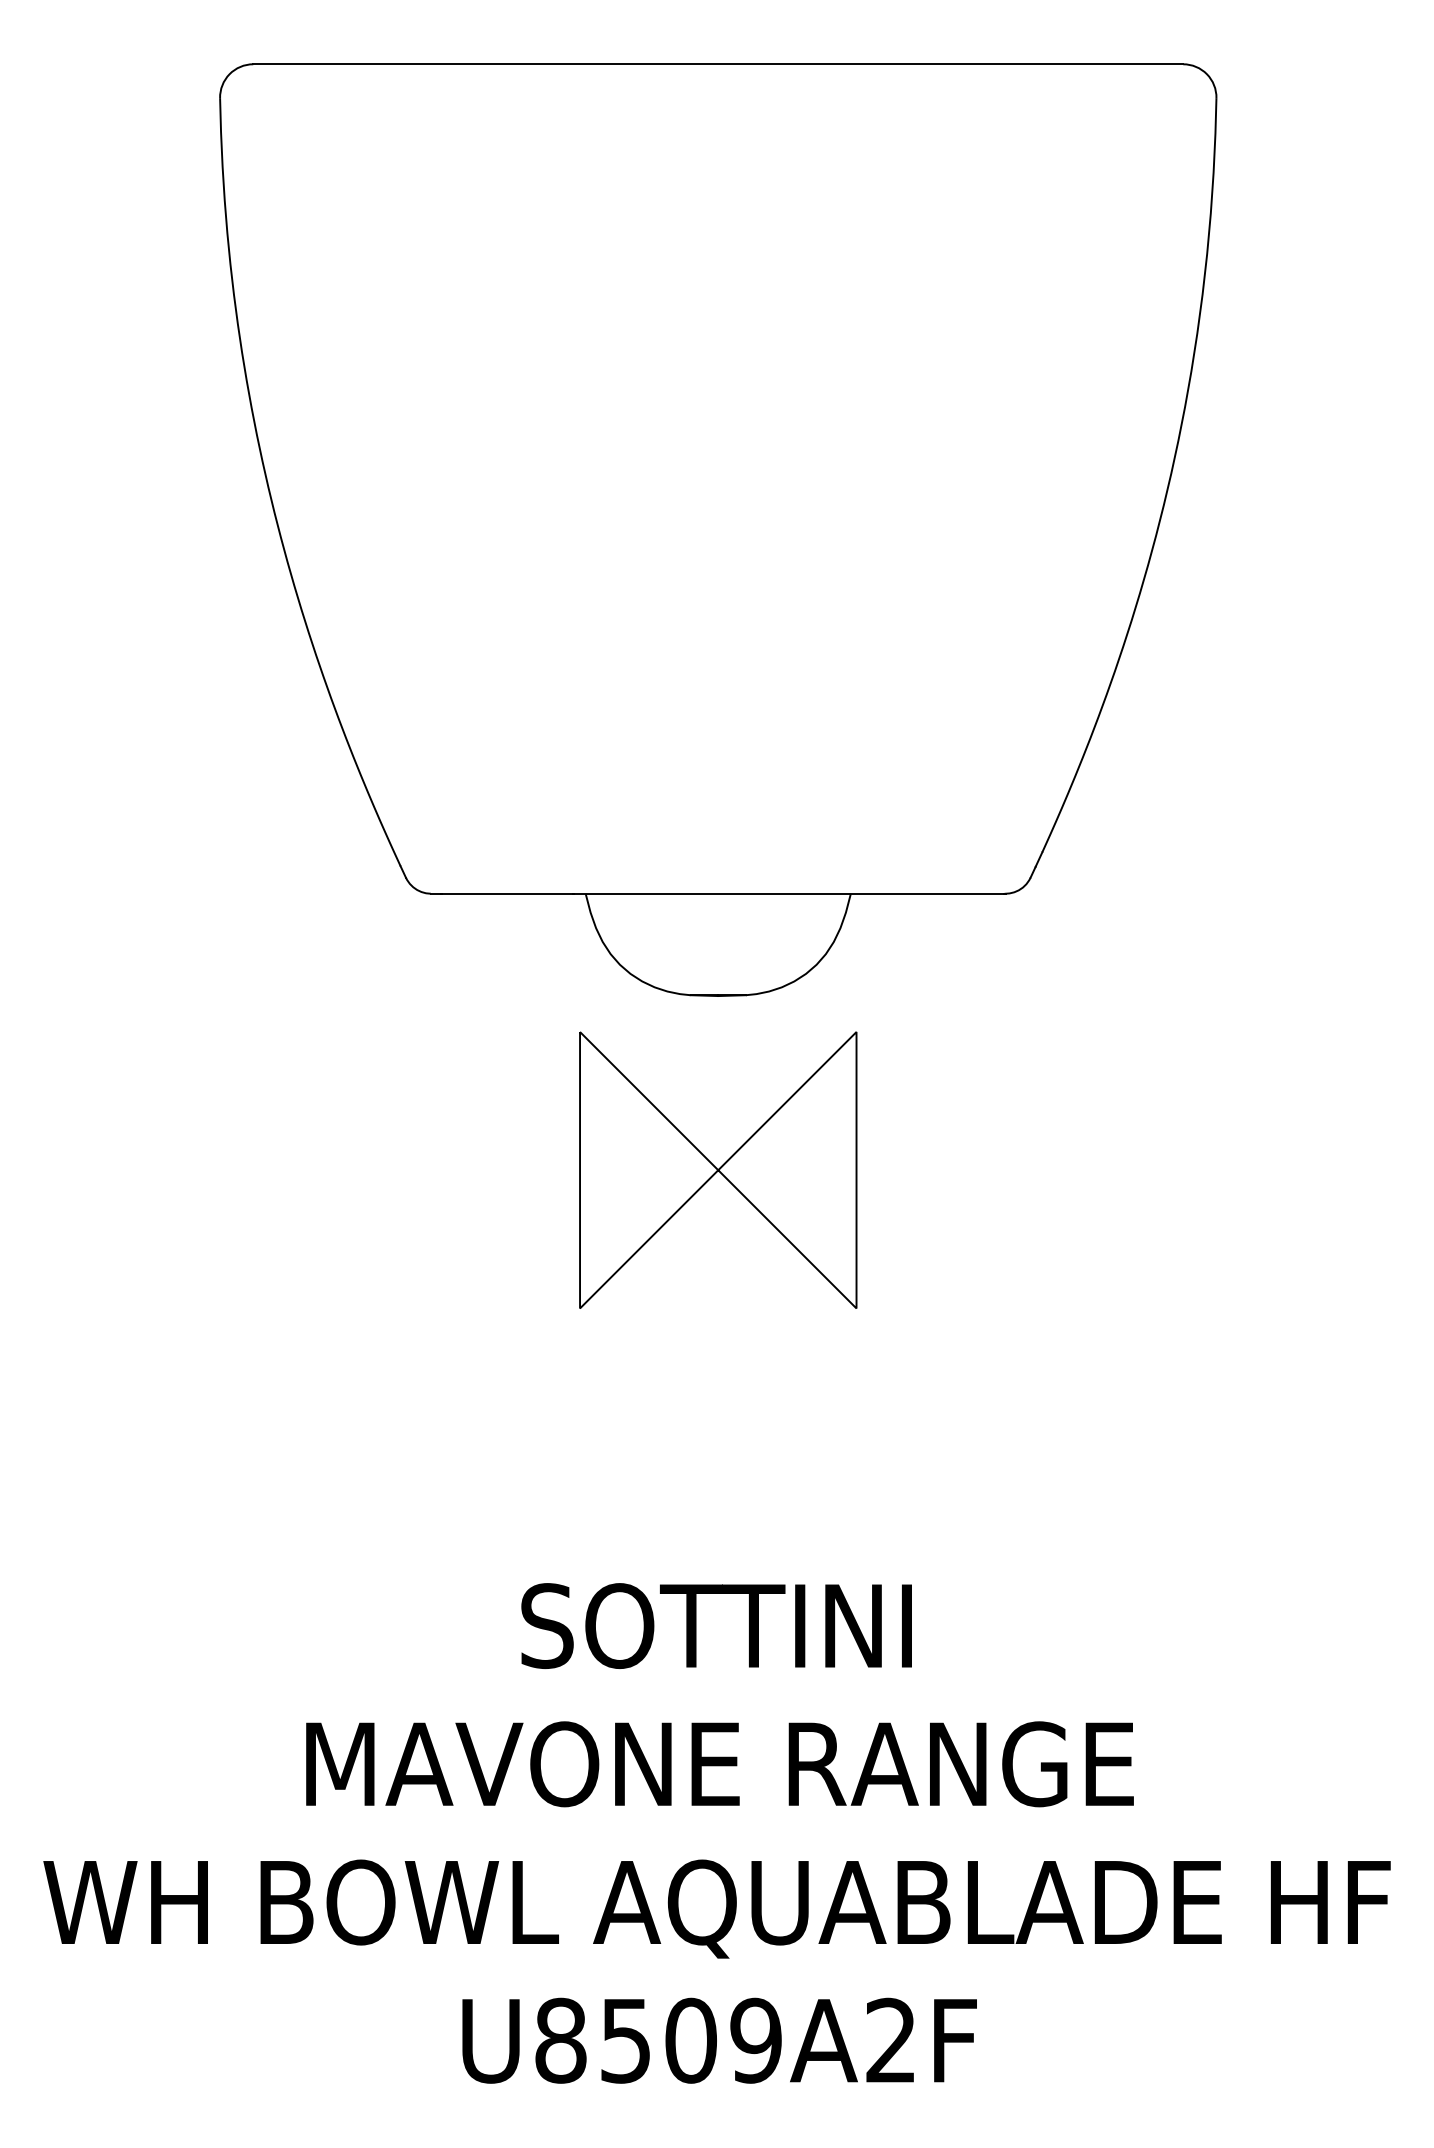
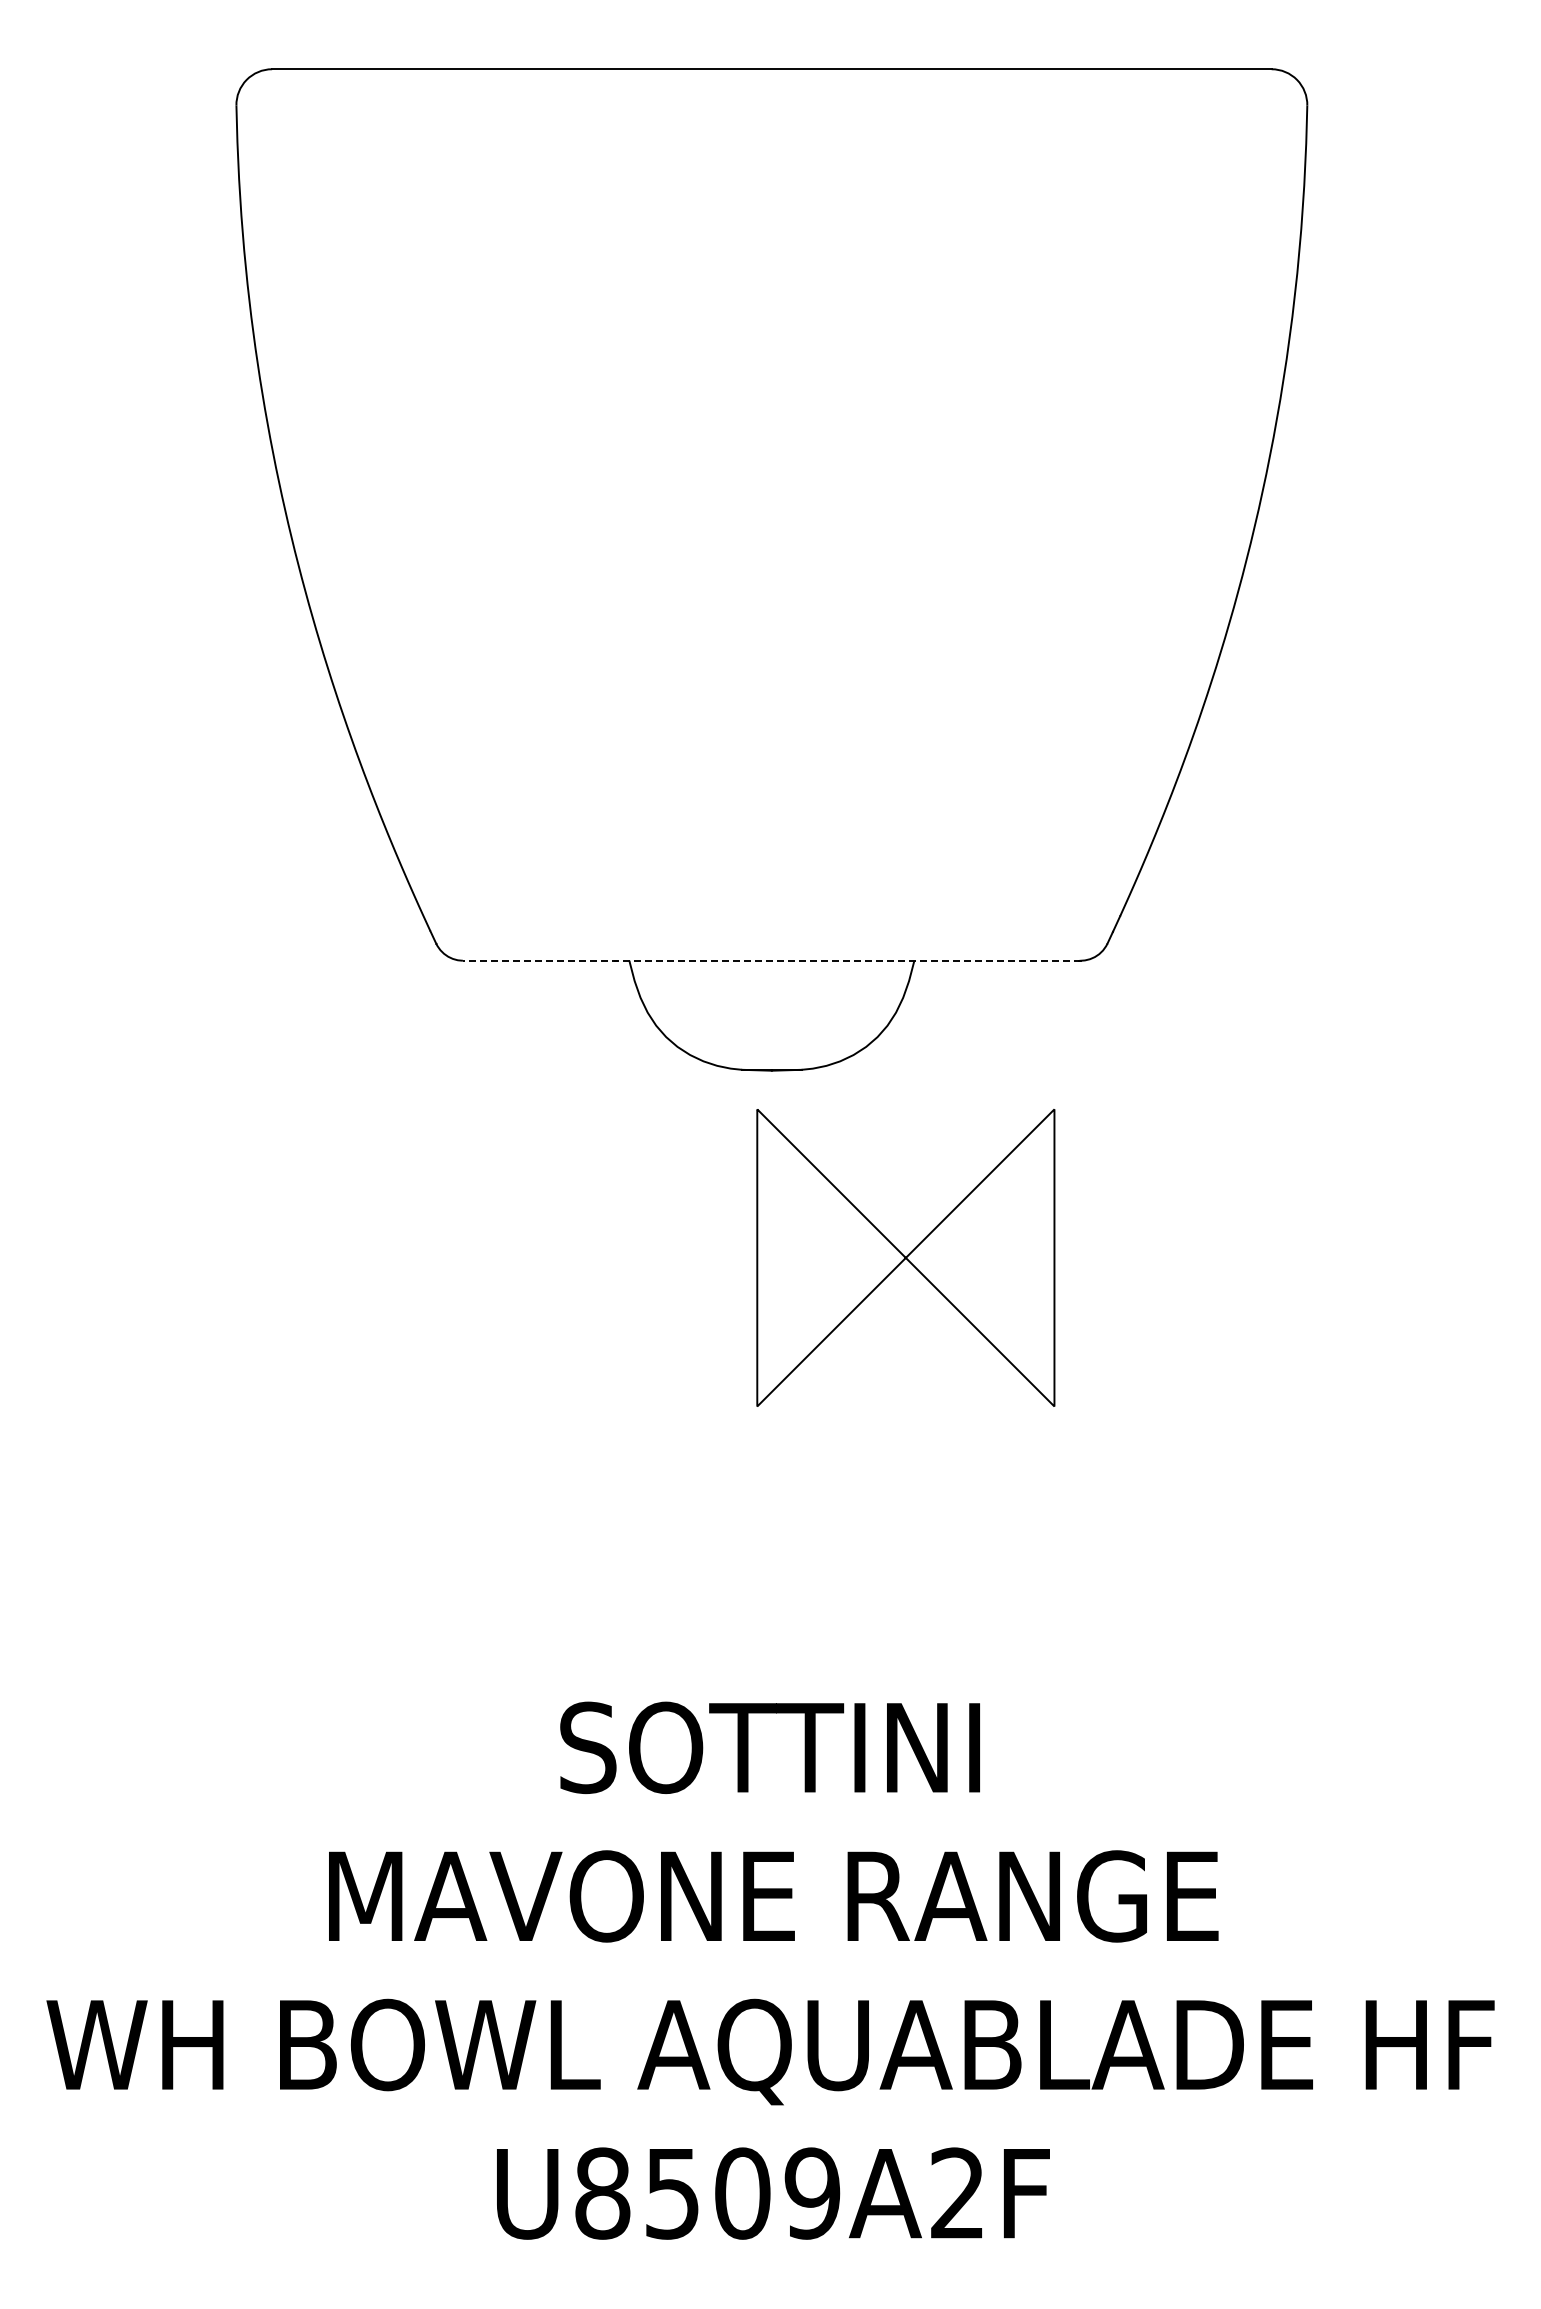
line: (717, 893) -> (771, 960), solid -> dashed
part: (717, 1169) -> (905, 1257), moved

